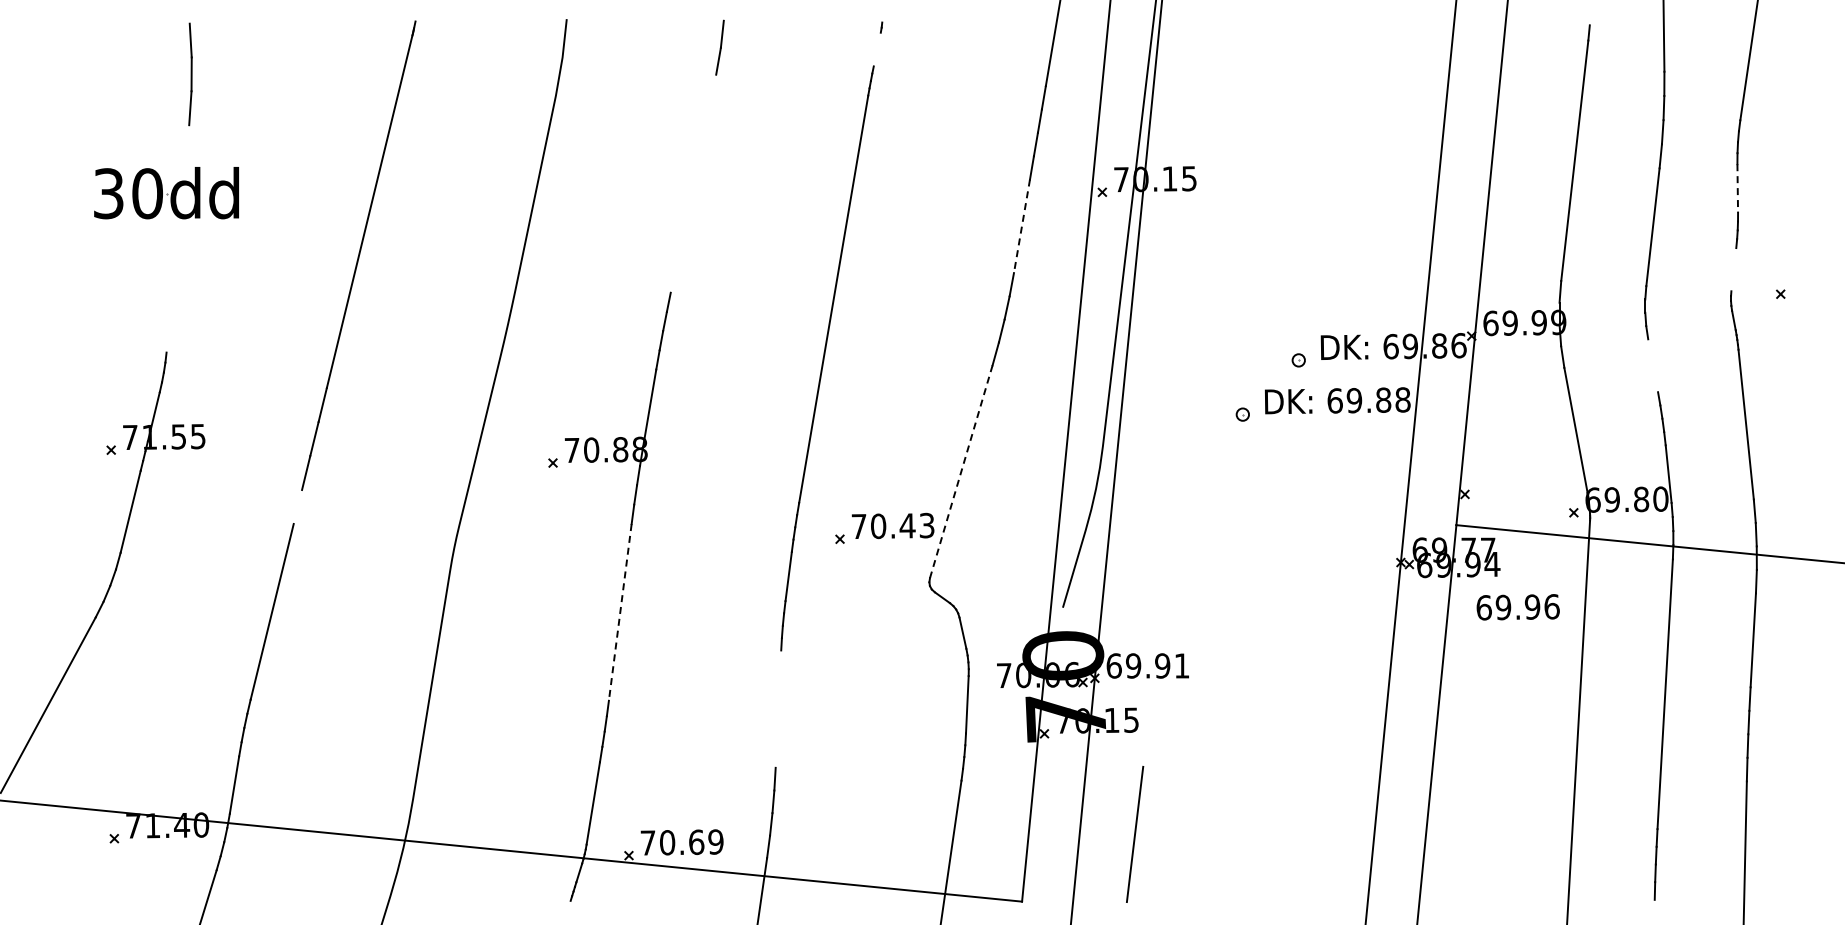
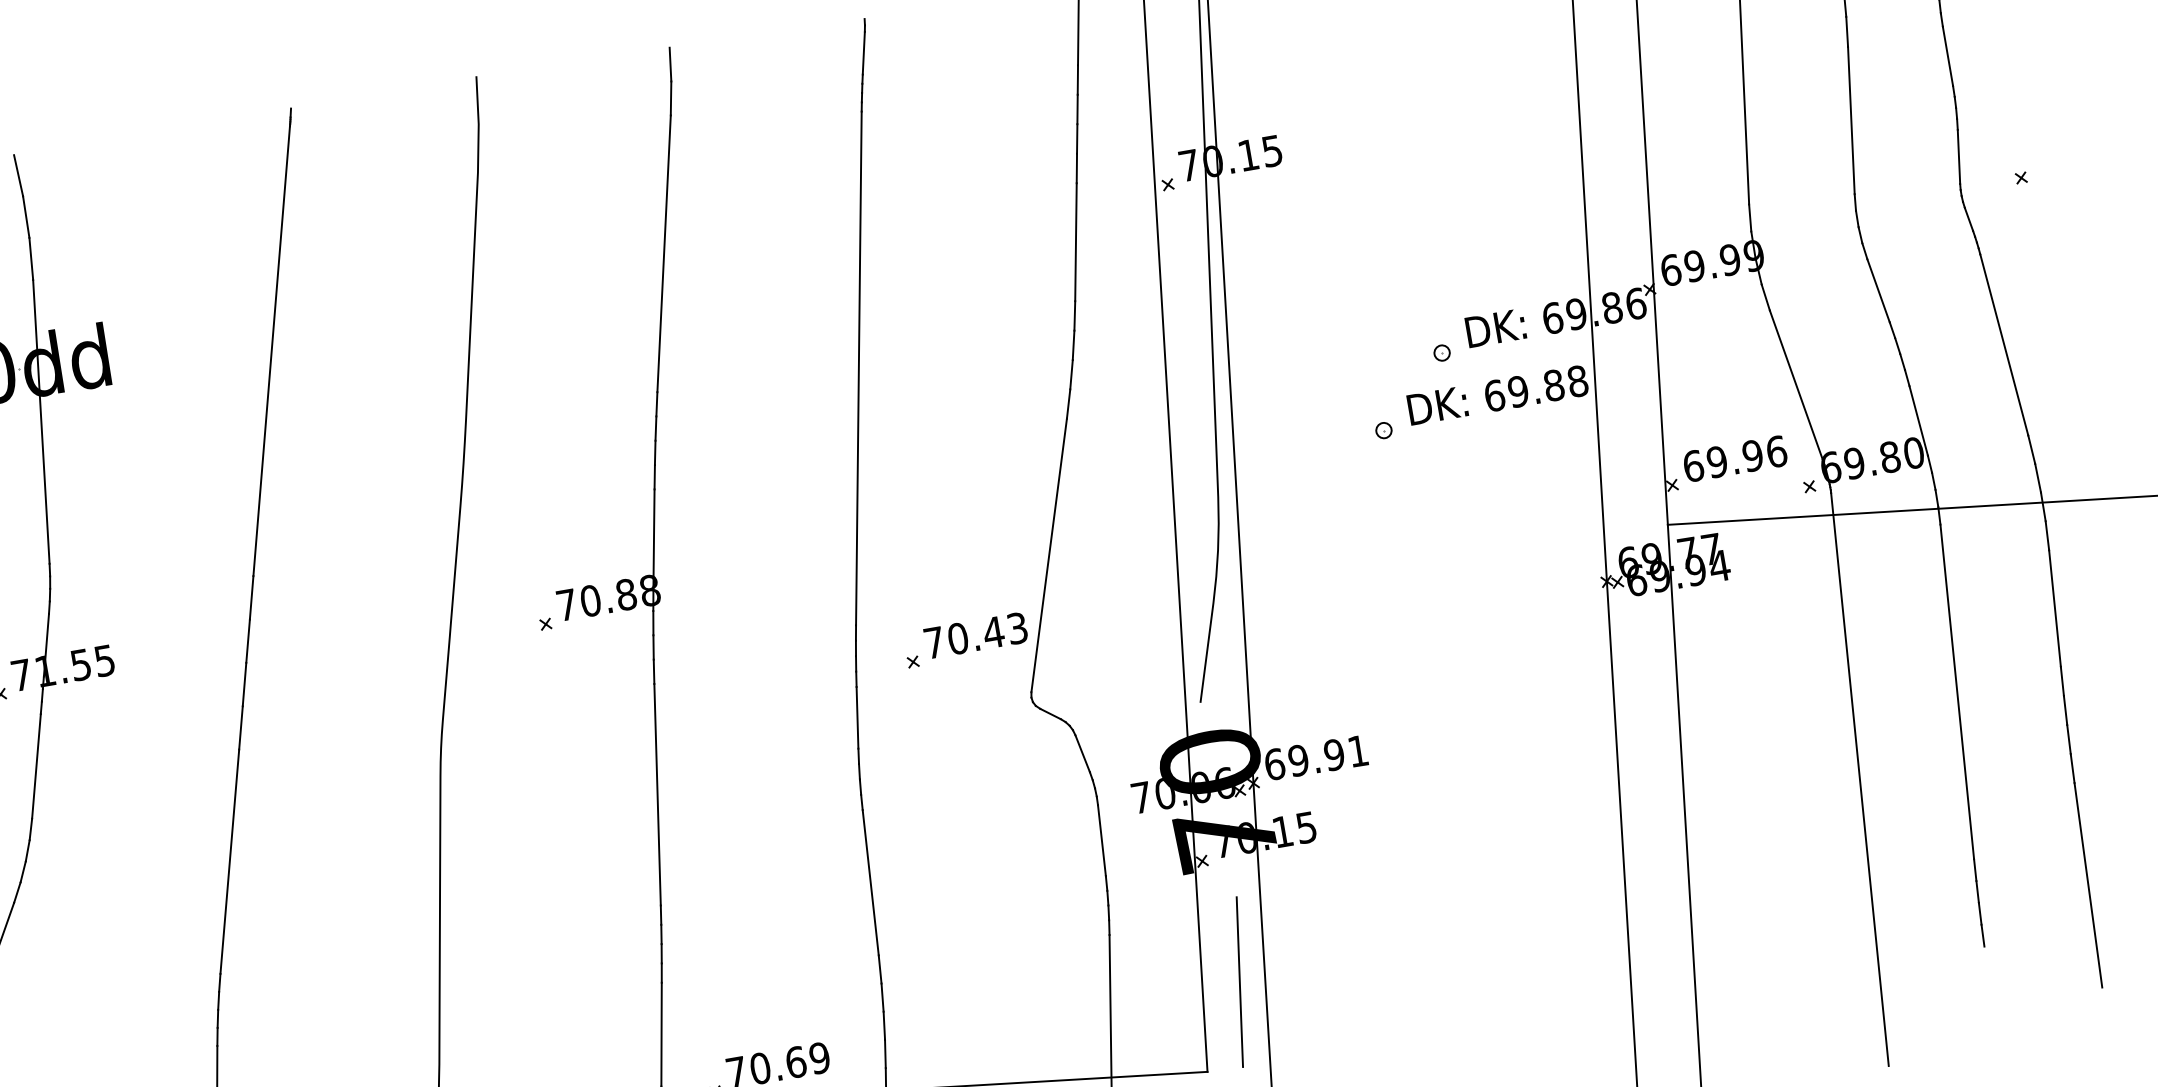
line: (876, 49) -> (862, 53), added
line: (693, 183) -> (664, 253), added
line: (1737, 188) -> (1947, 56), dashed -> solid
line: (1021, 226) -> (1075, 242), dashed -> solid
line: (177, 238) -> (40, 421), added
line: (1733, 269) -> (1958, 156), added
line: (1653, 365) -> (1878, 290), added
line: (961, 471) -> (1049, 555), dashed -> solid
line: (297, 506) -> (240, 727), added
text: (1517, 607) -> (1734, 459), moved
line: (620, 612) -> (657, 794), dashed -> solid
line: (778, 708) -> (870, 881), added
line: (1135, 834) -> (1240, 982), moved

